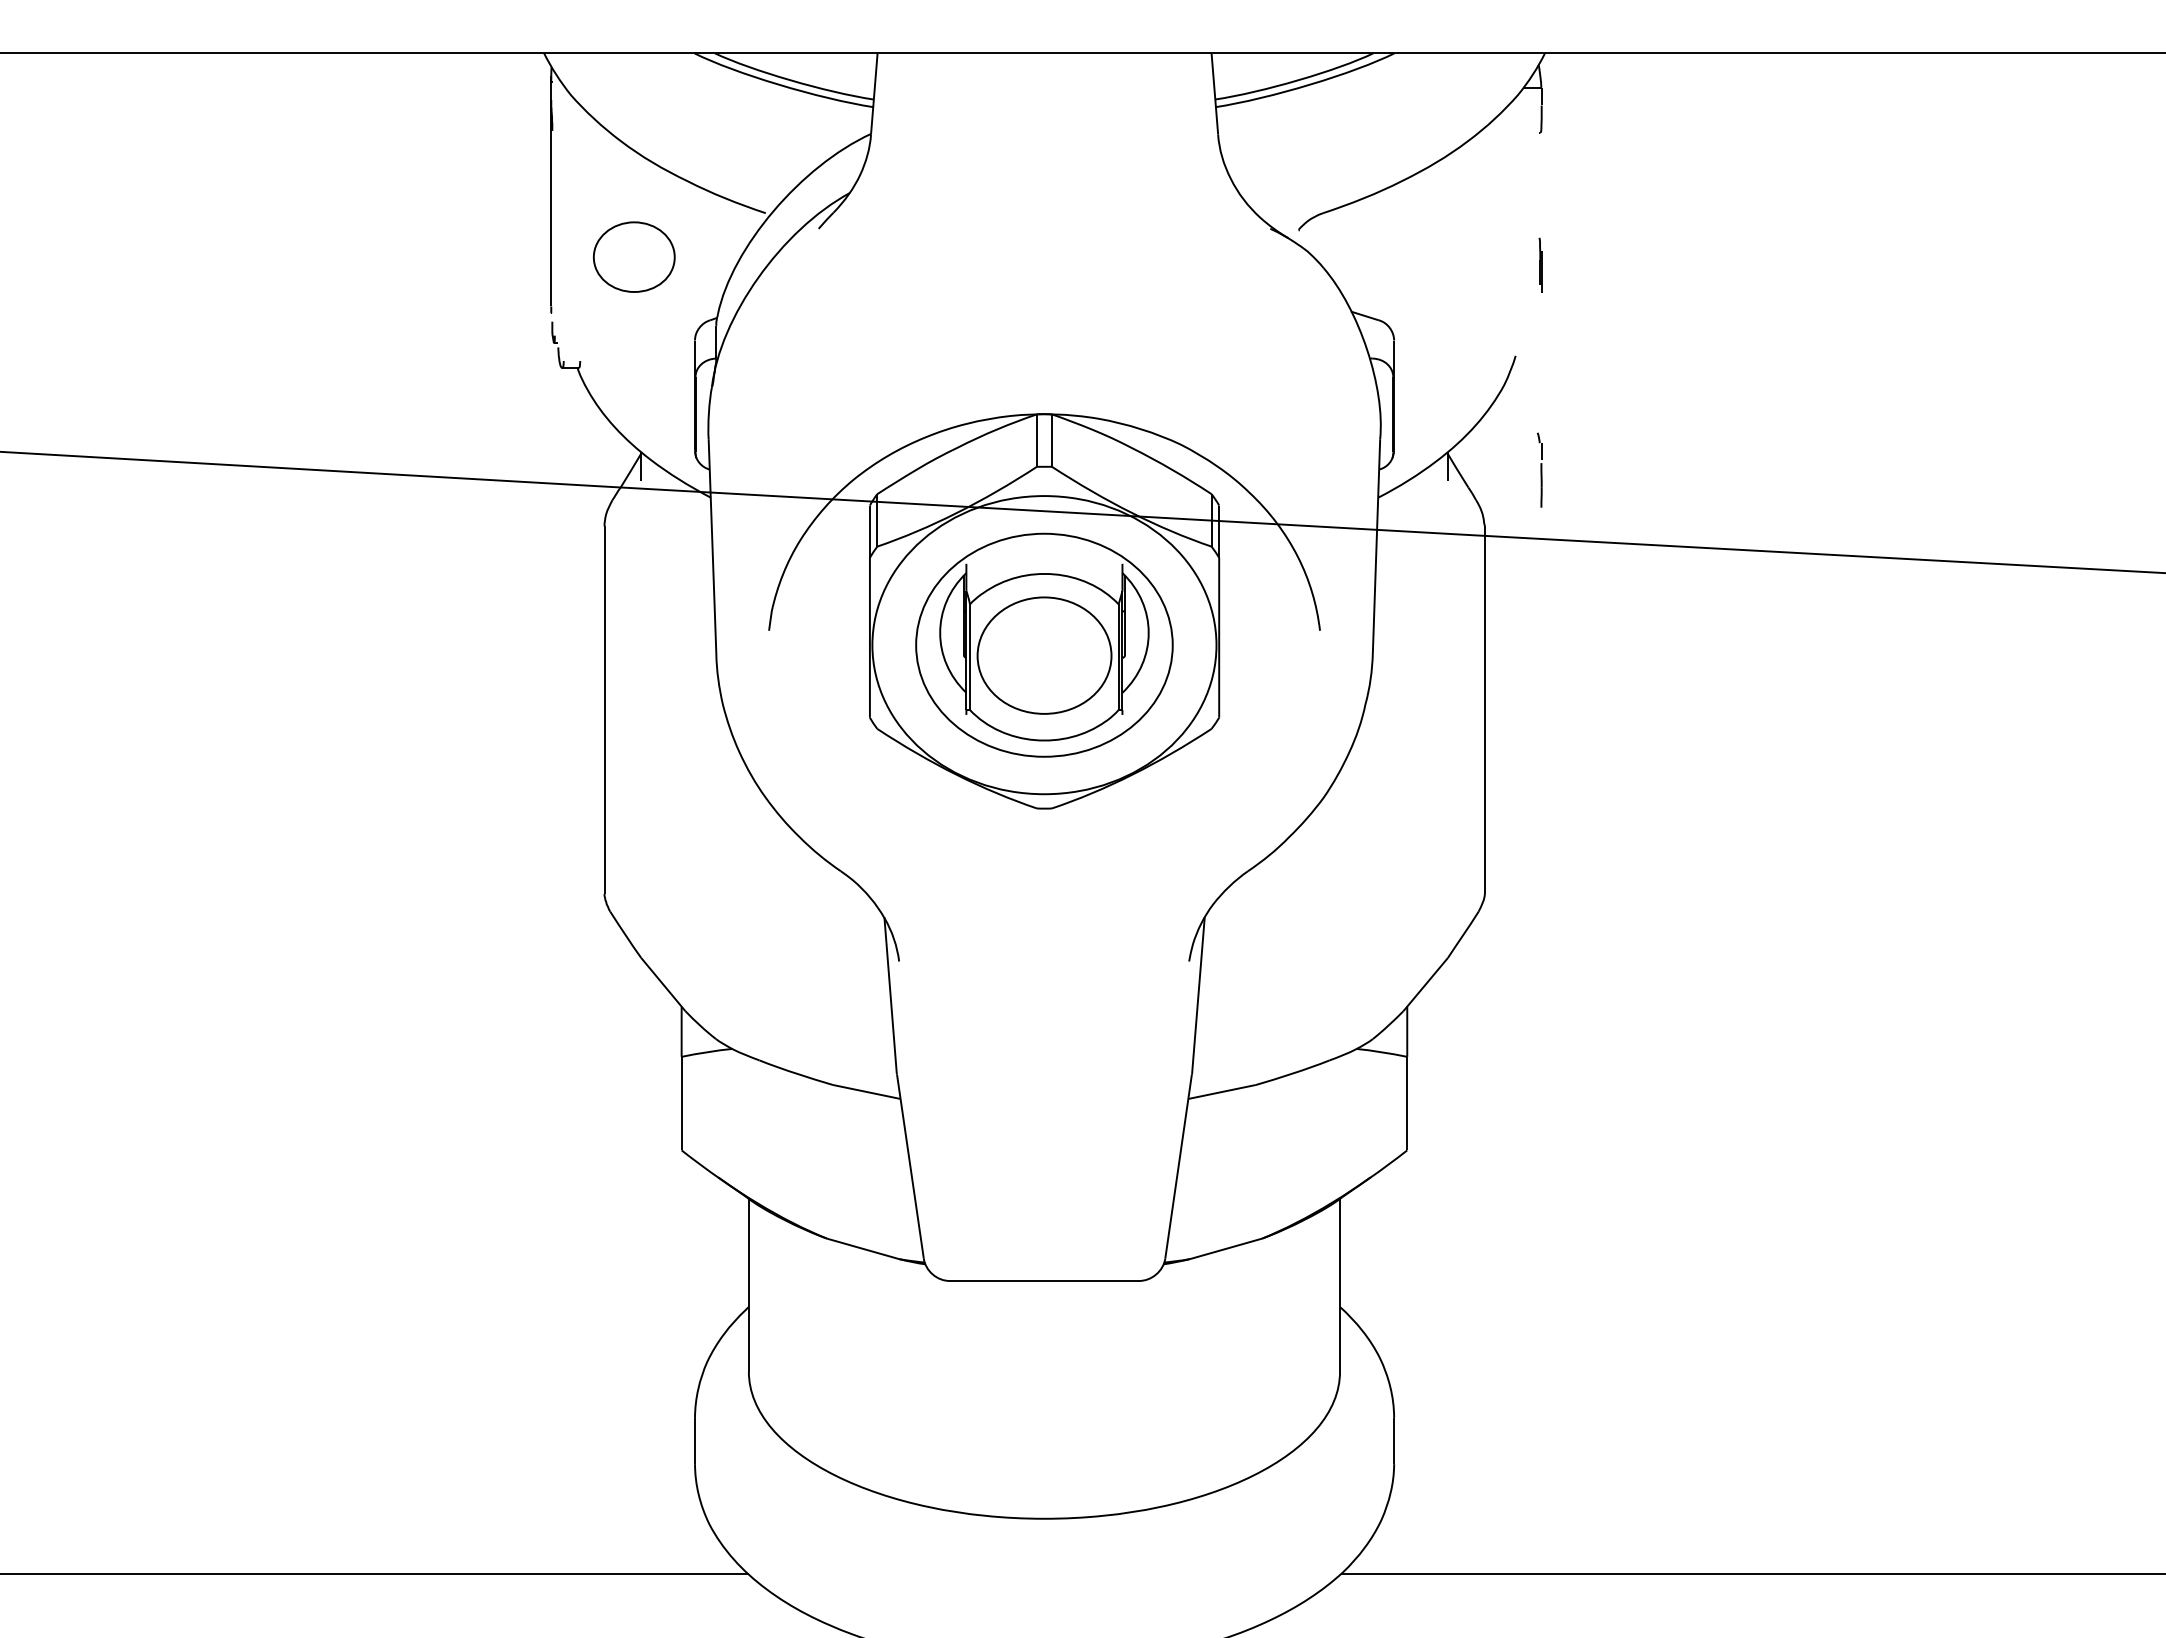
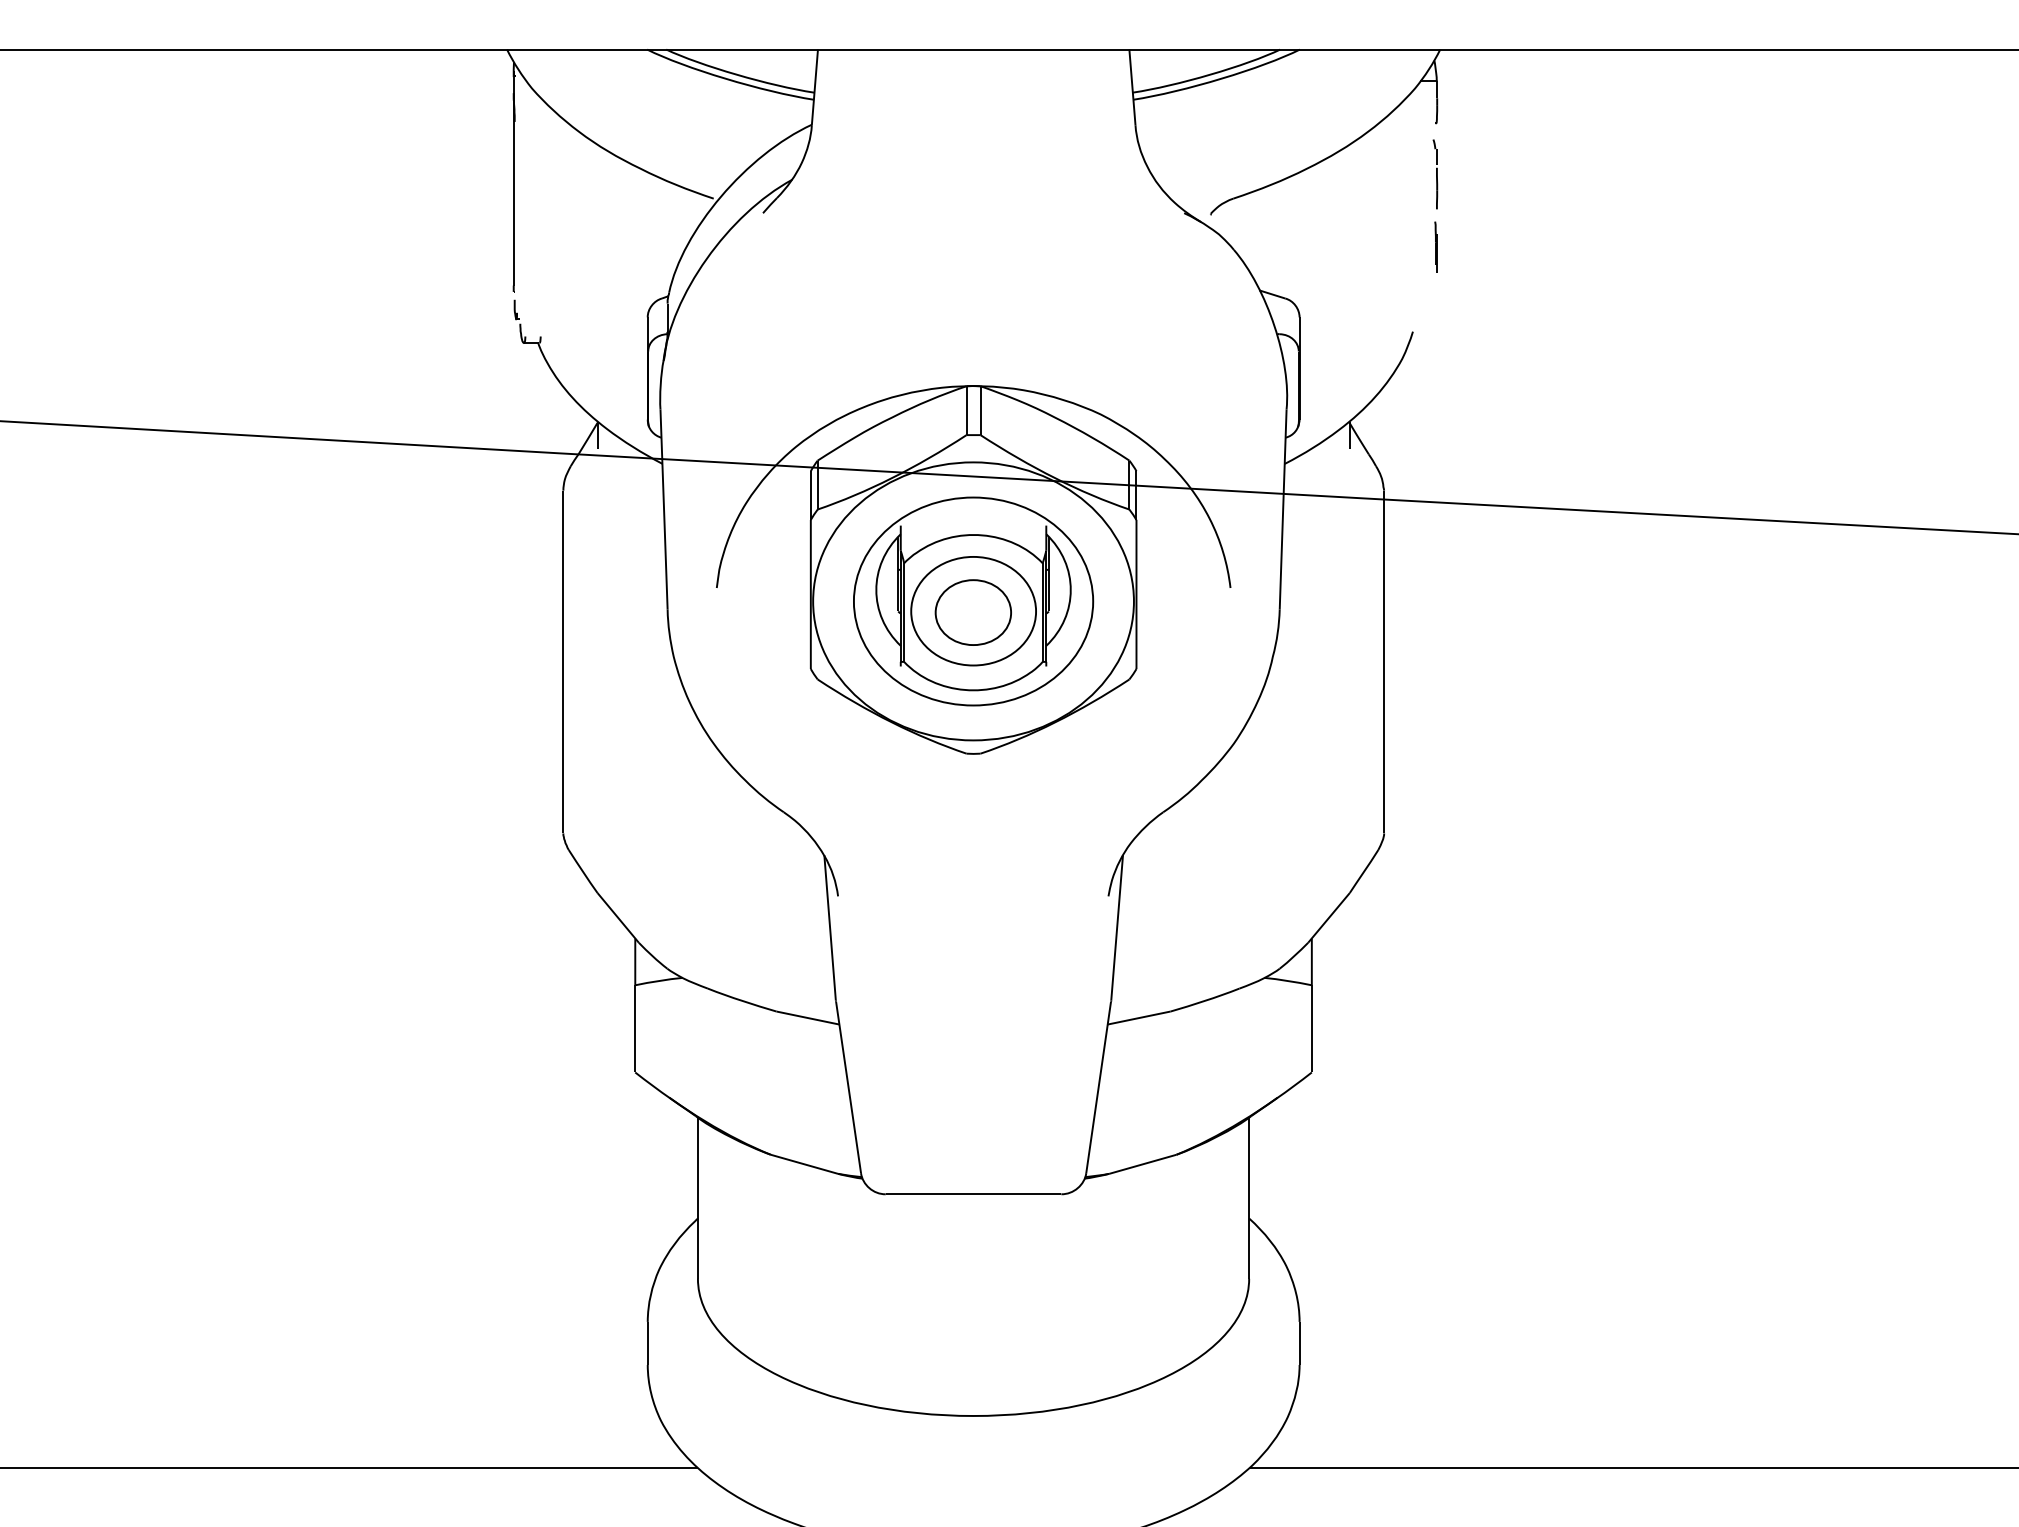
part: (634, 256) -> (973, 611), moved
part: (1539, 469) -> (1435, 173), moved

